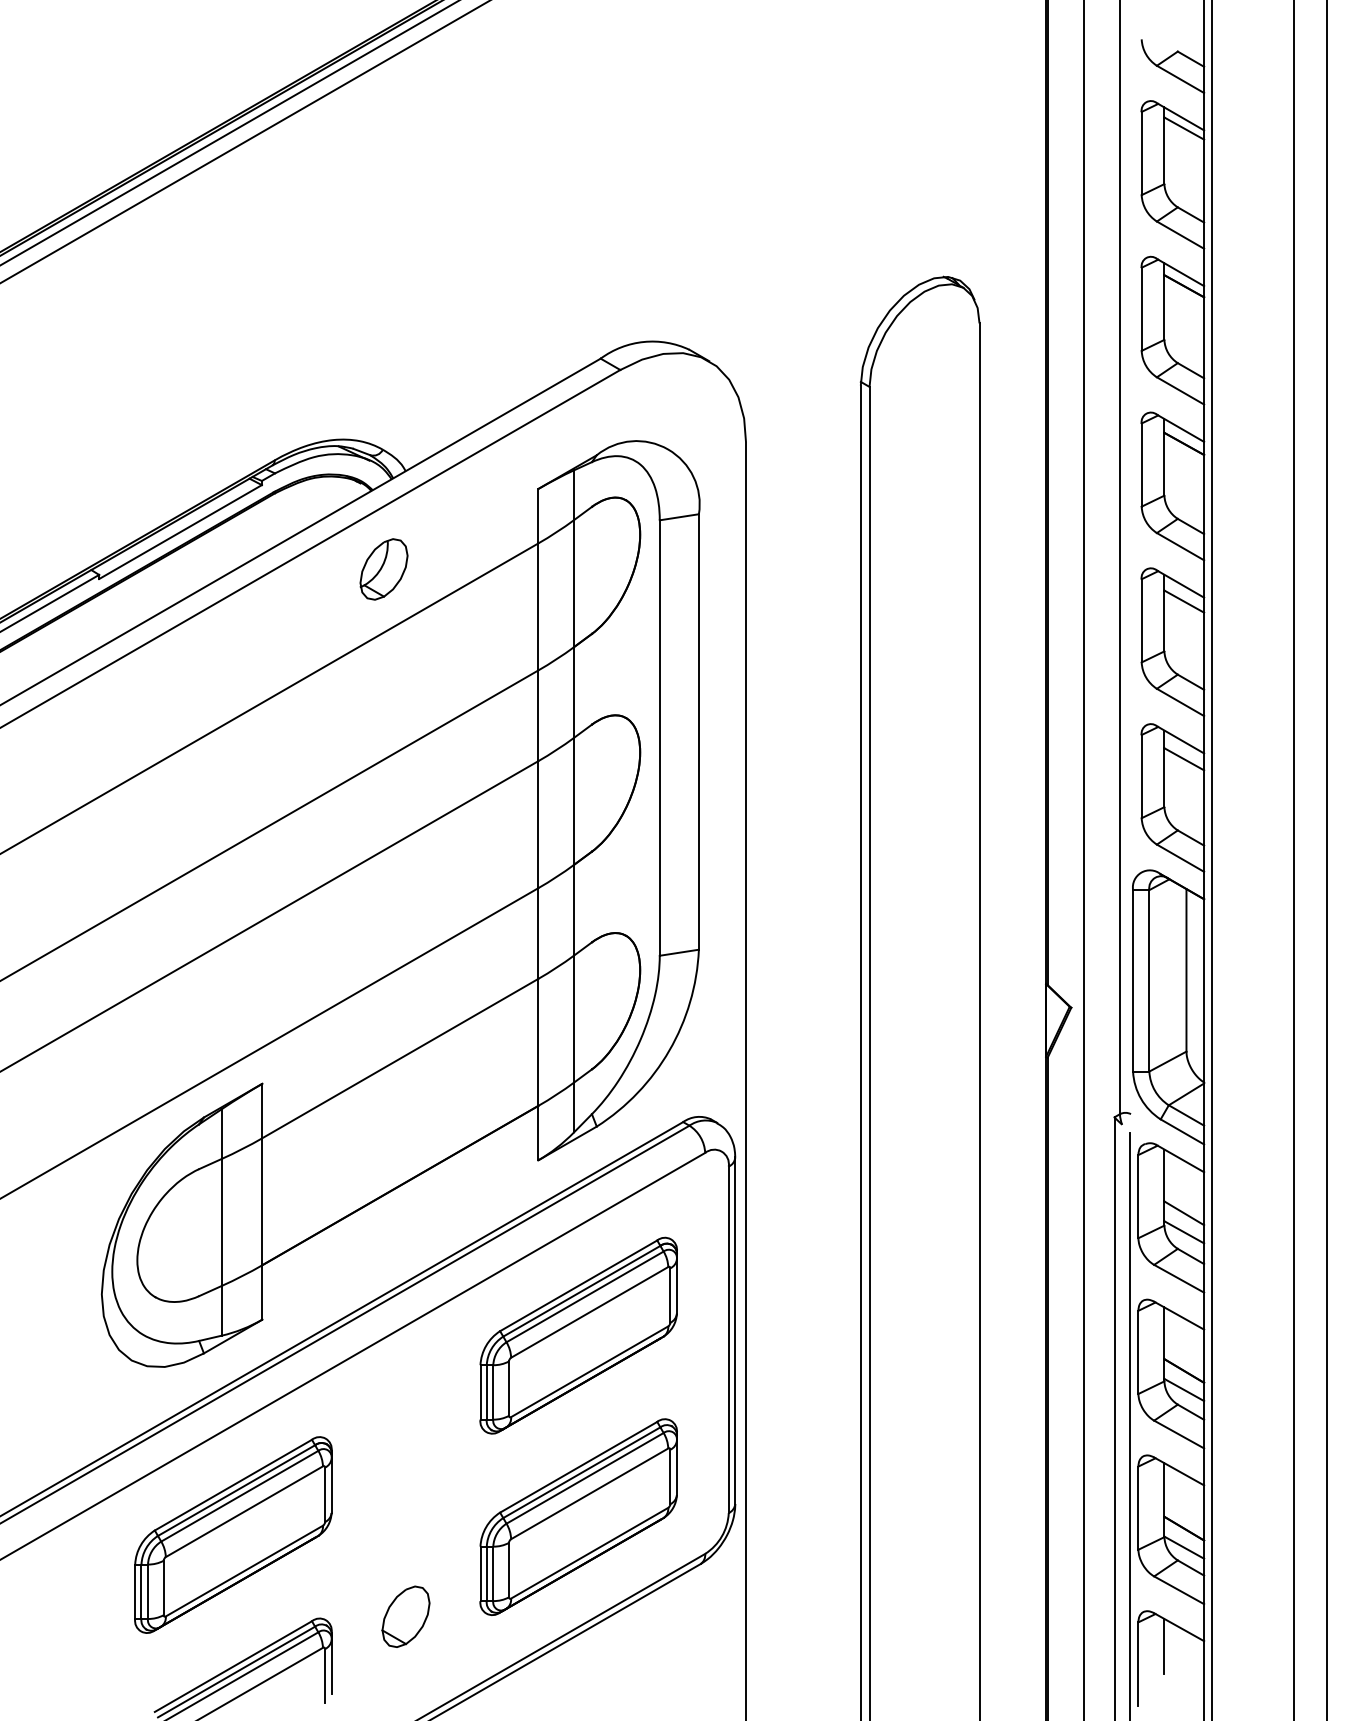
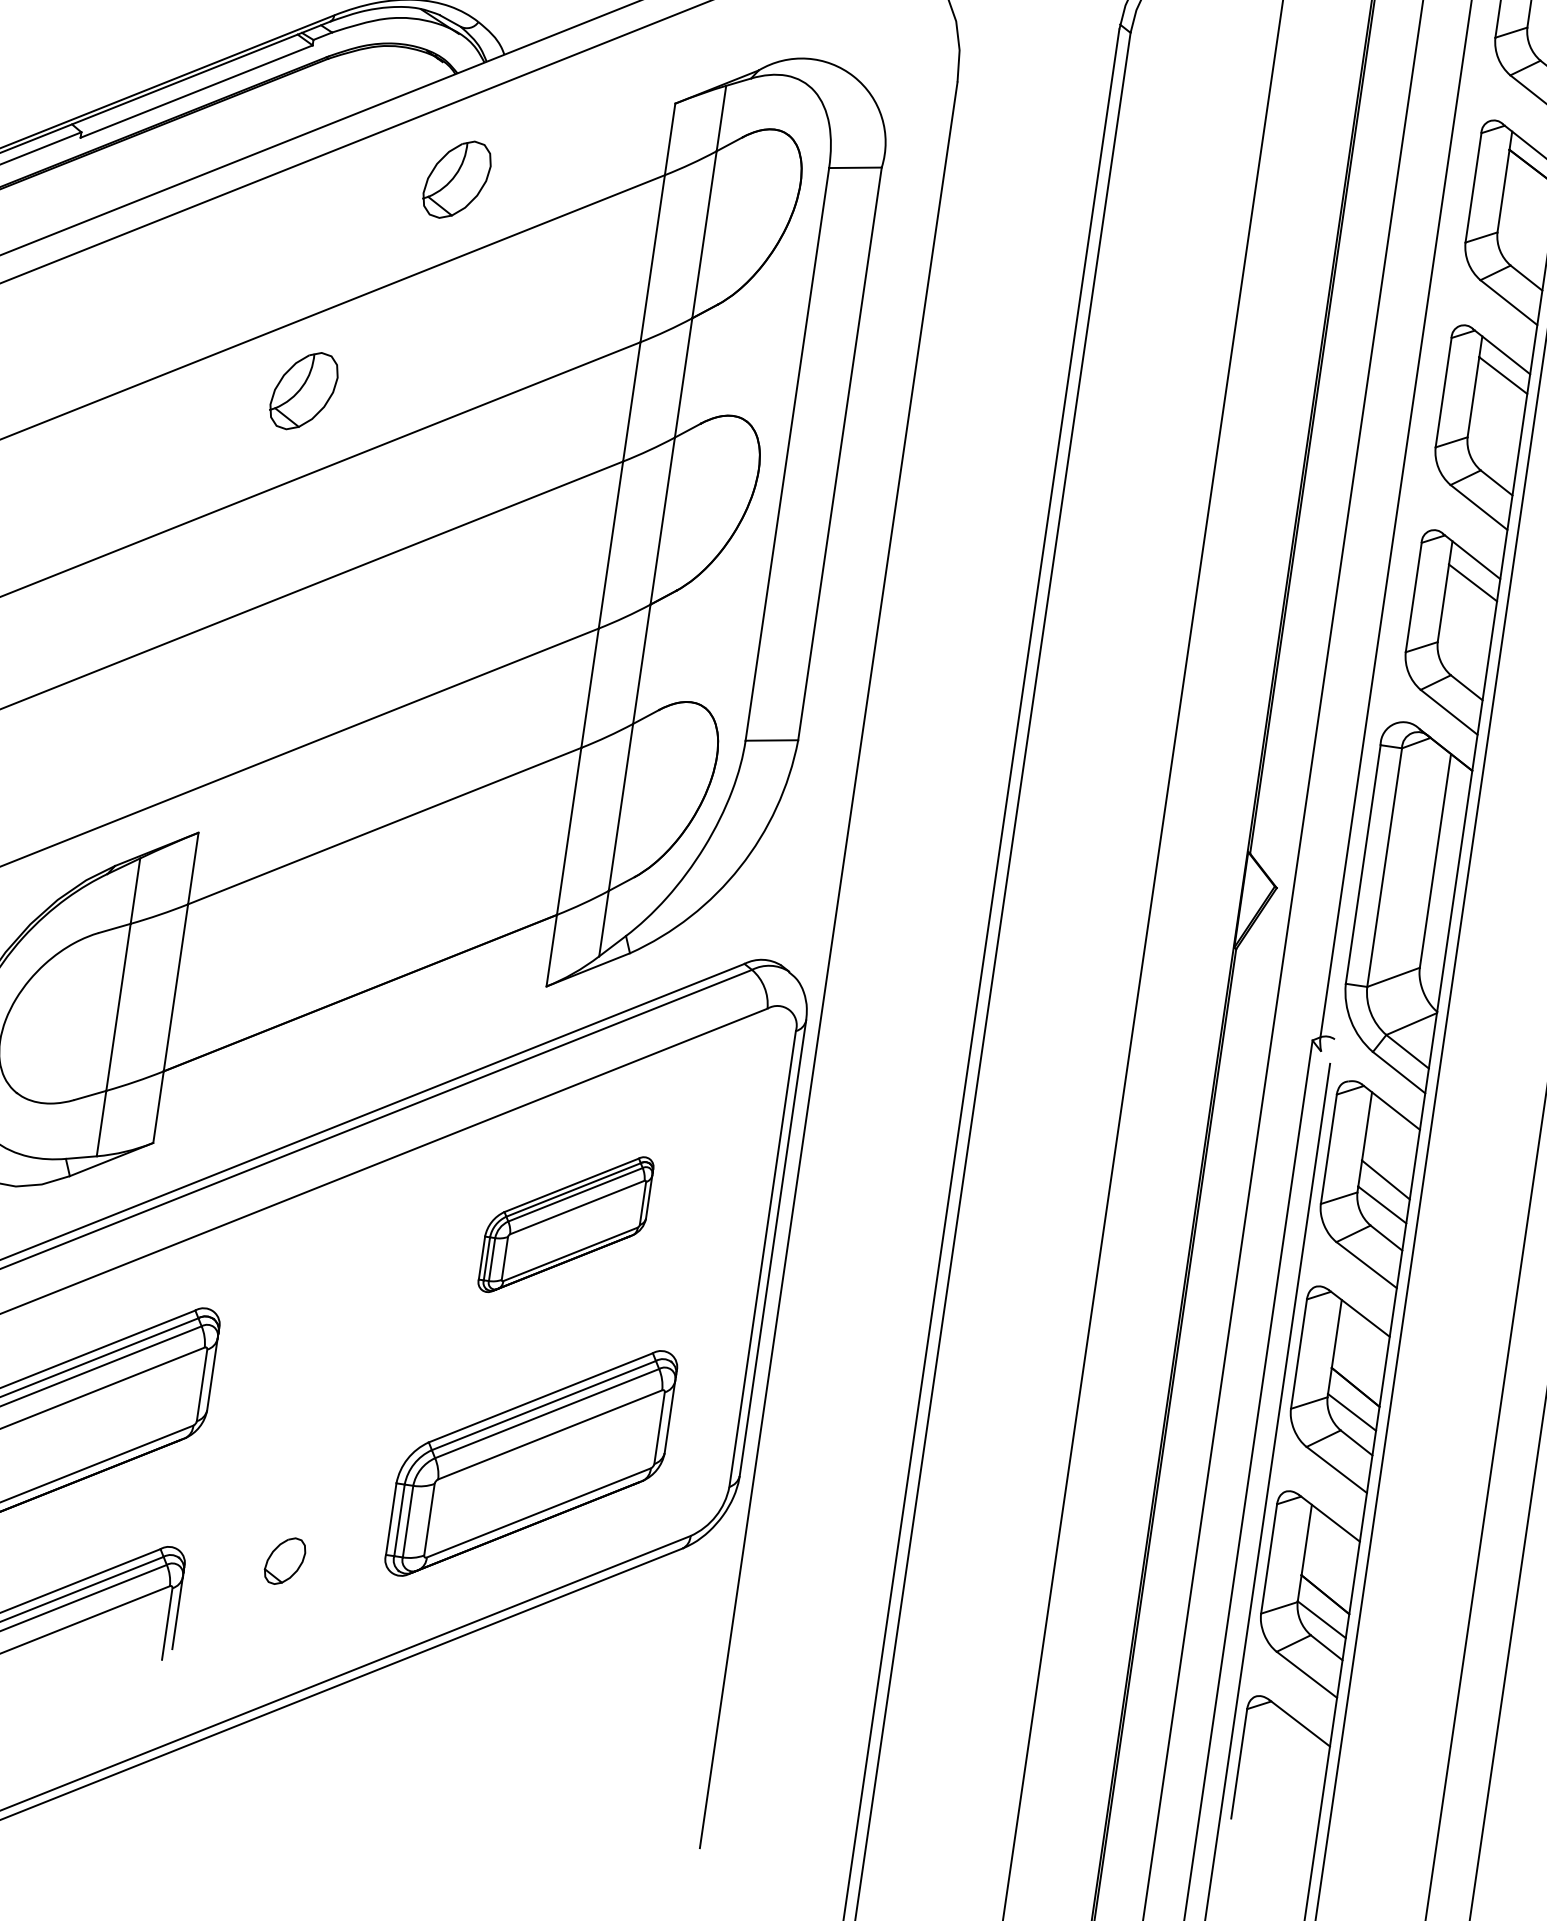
part: (292, 743) -> (303, 391), added
part: (578, 1335) -> (565, 1224), size x0.6
part: (405, 1616) -> (284, 1560), size x0.6
line: (1164, 1646) -> (1276, 1745), removed

